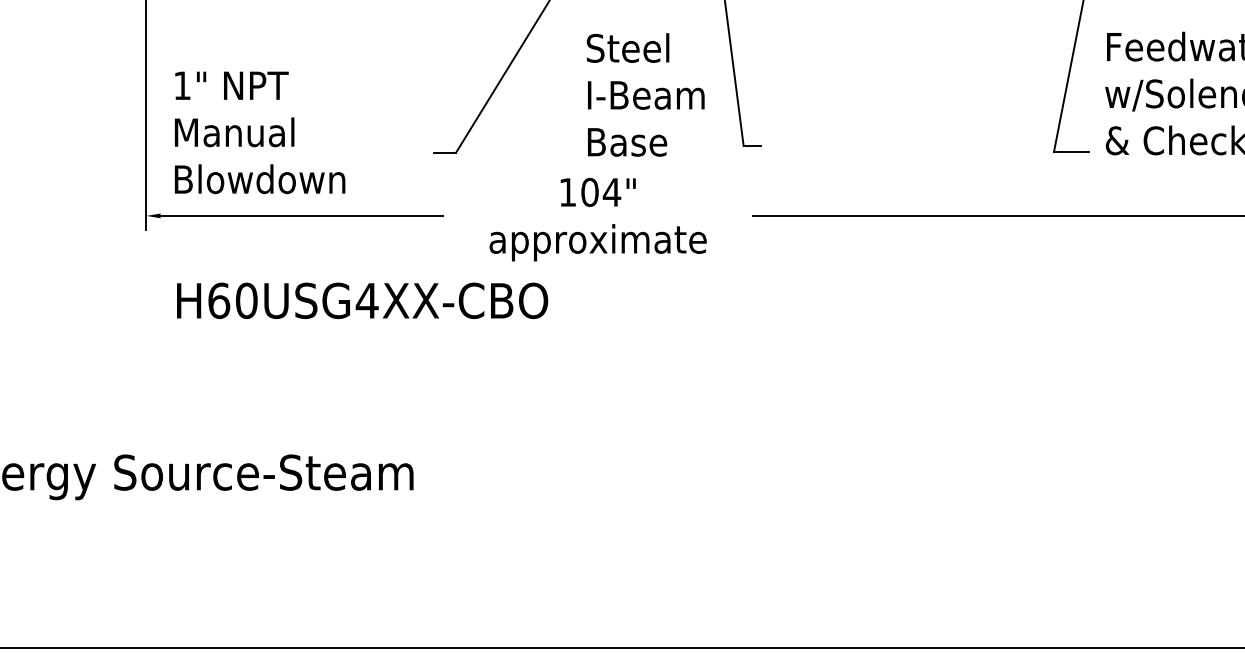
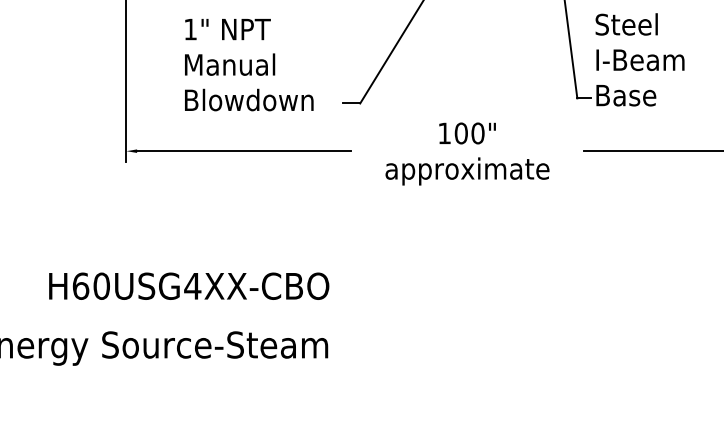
text: (645, 94) -> (639, 59), moved
text: (260, 132) -> (249, 64), moved
text: (611, 192) -> (477, 133), 104" -> 100"
text: (362, 300) -> (189, 286), moved

